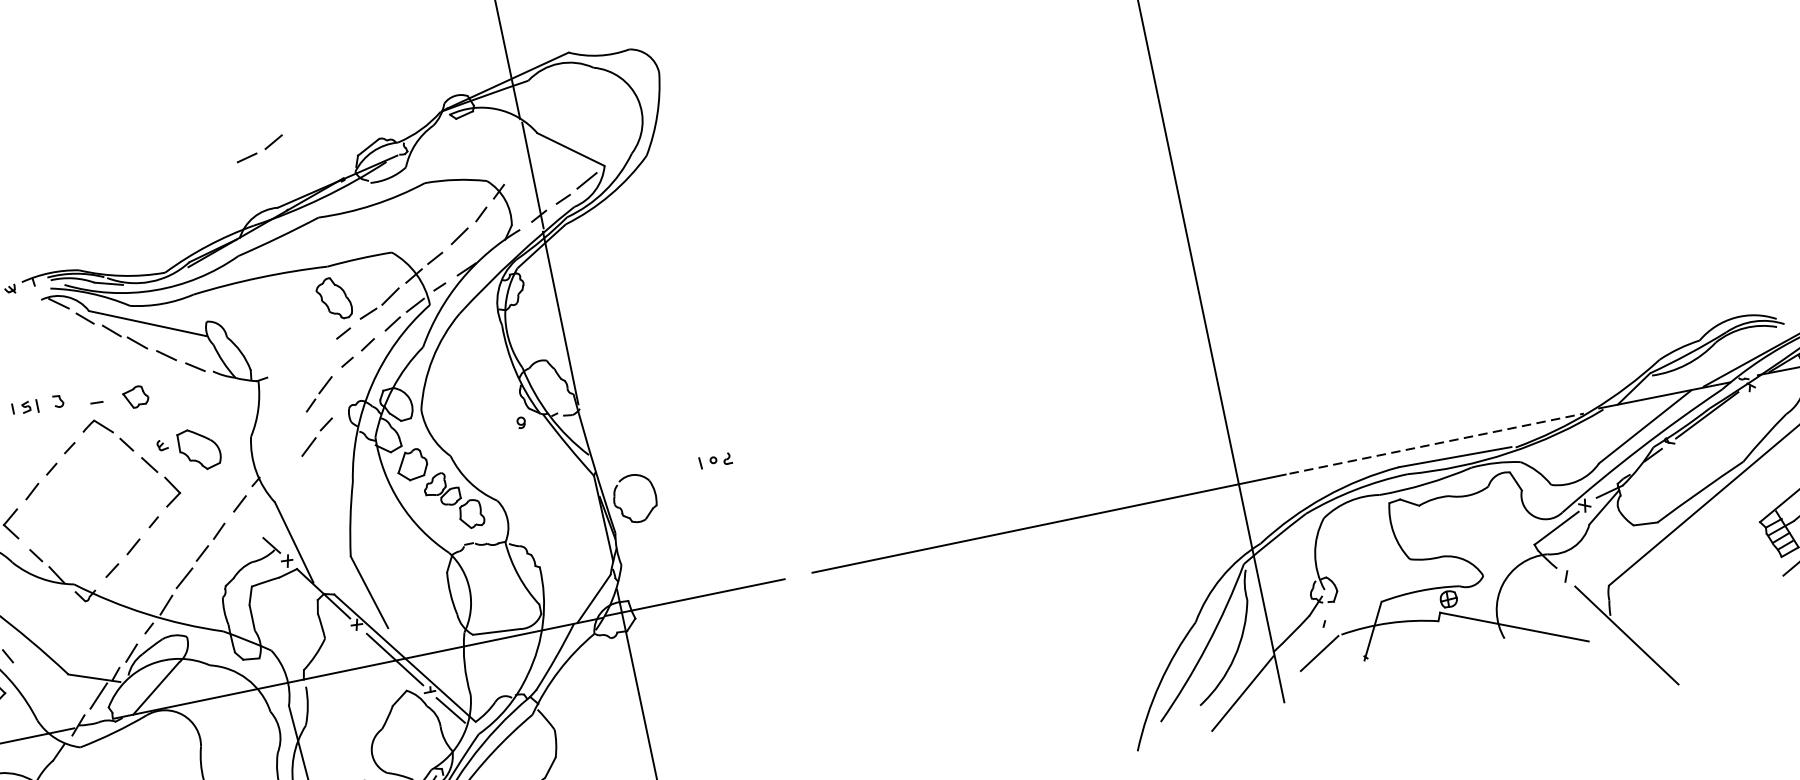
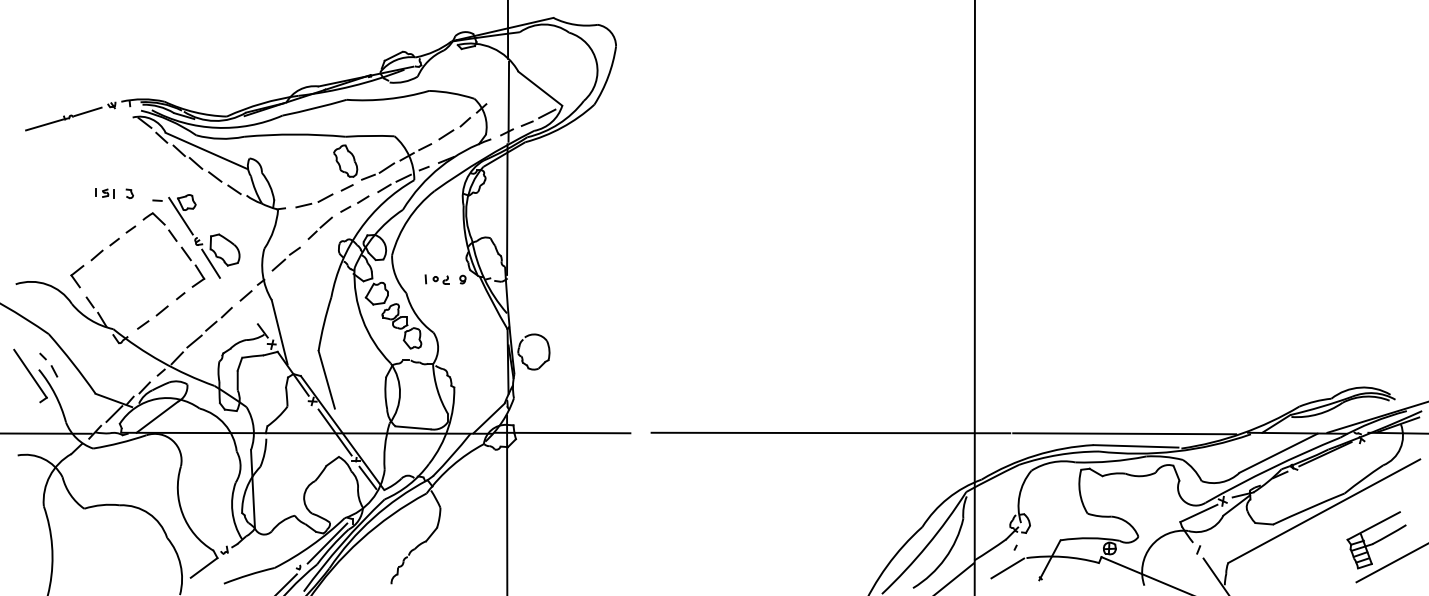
part: (259, 148) -> (314, 200), moved
line: (131, 415) -> (180, 215), added
part: (315, 436) -> (285, 258), moved
line: (1437, 443) -> (1125, 433), dashed -> solid
part: (714, 460) -> (436, 279), moved
line: (184, 470) -> (210, 263), added

